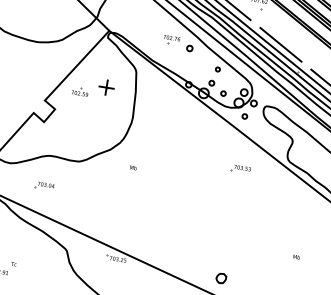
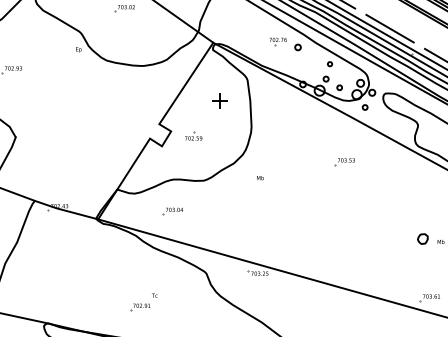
part: (80, 90) -> (193, 135), moved
part: (240, 169) -> (344, 162), moved
part: (221, 277) -> (422, 238), moved

